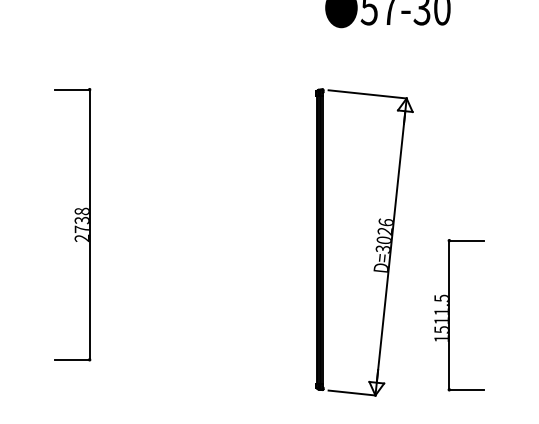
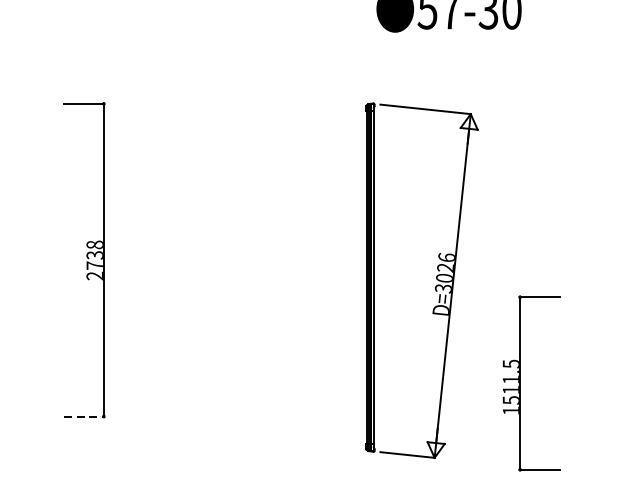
part: (449, 315) -> (520, 383), moved
line: (72, 359) -> (83, 416), solid -> dashed

